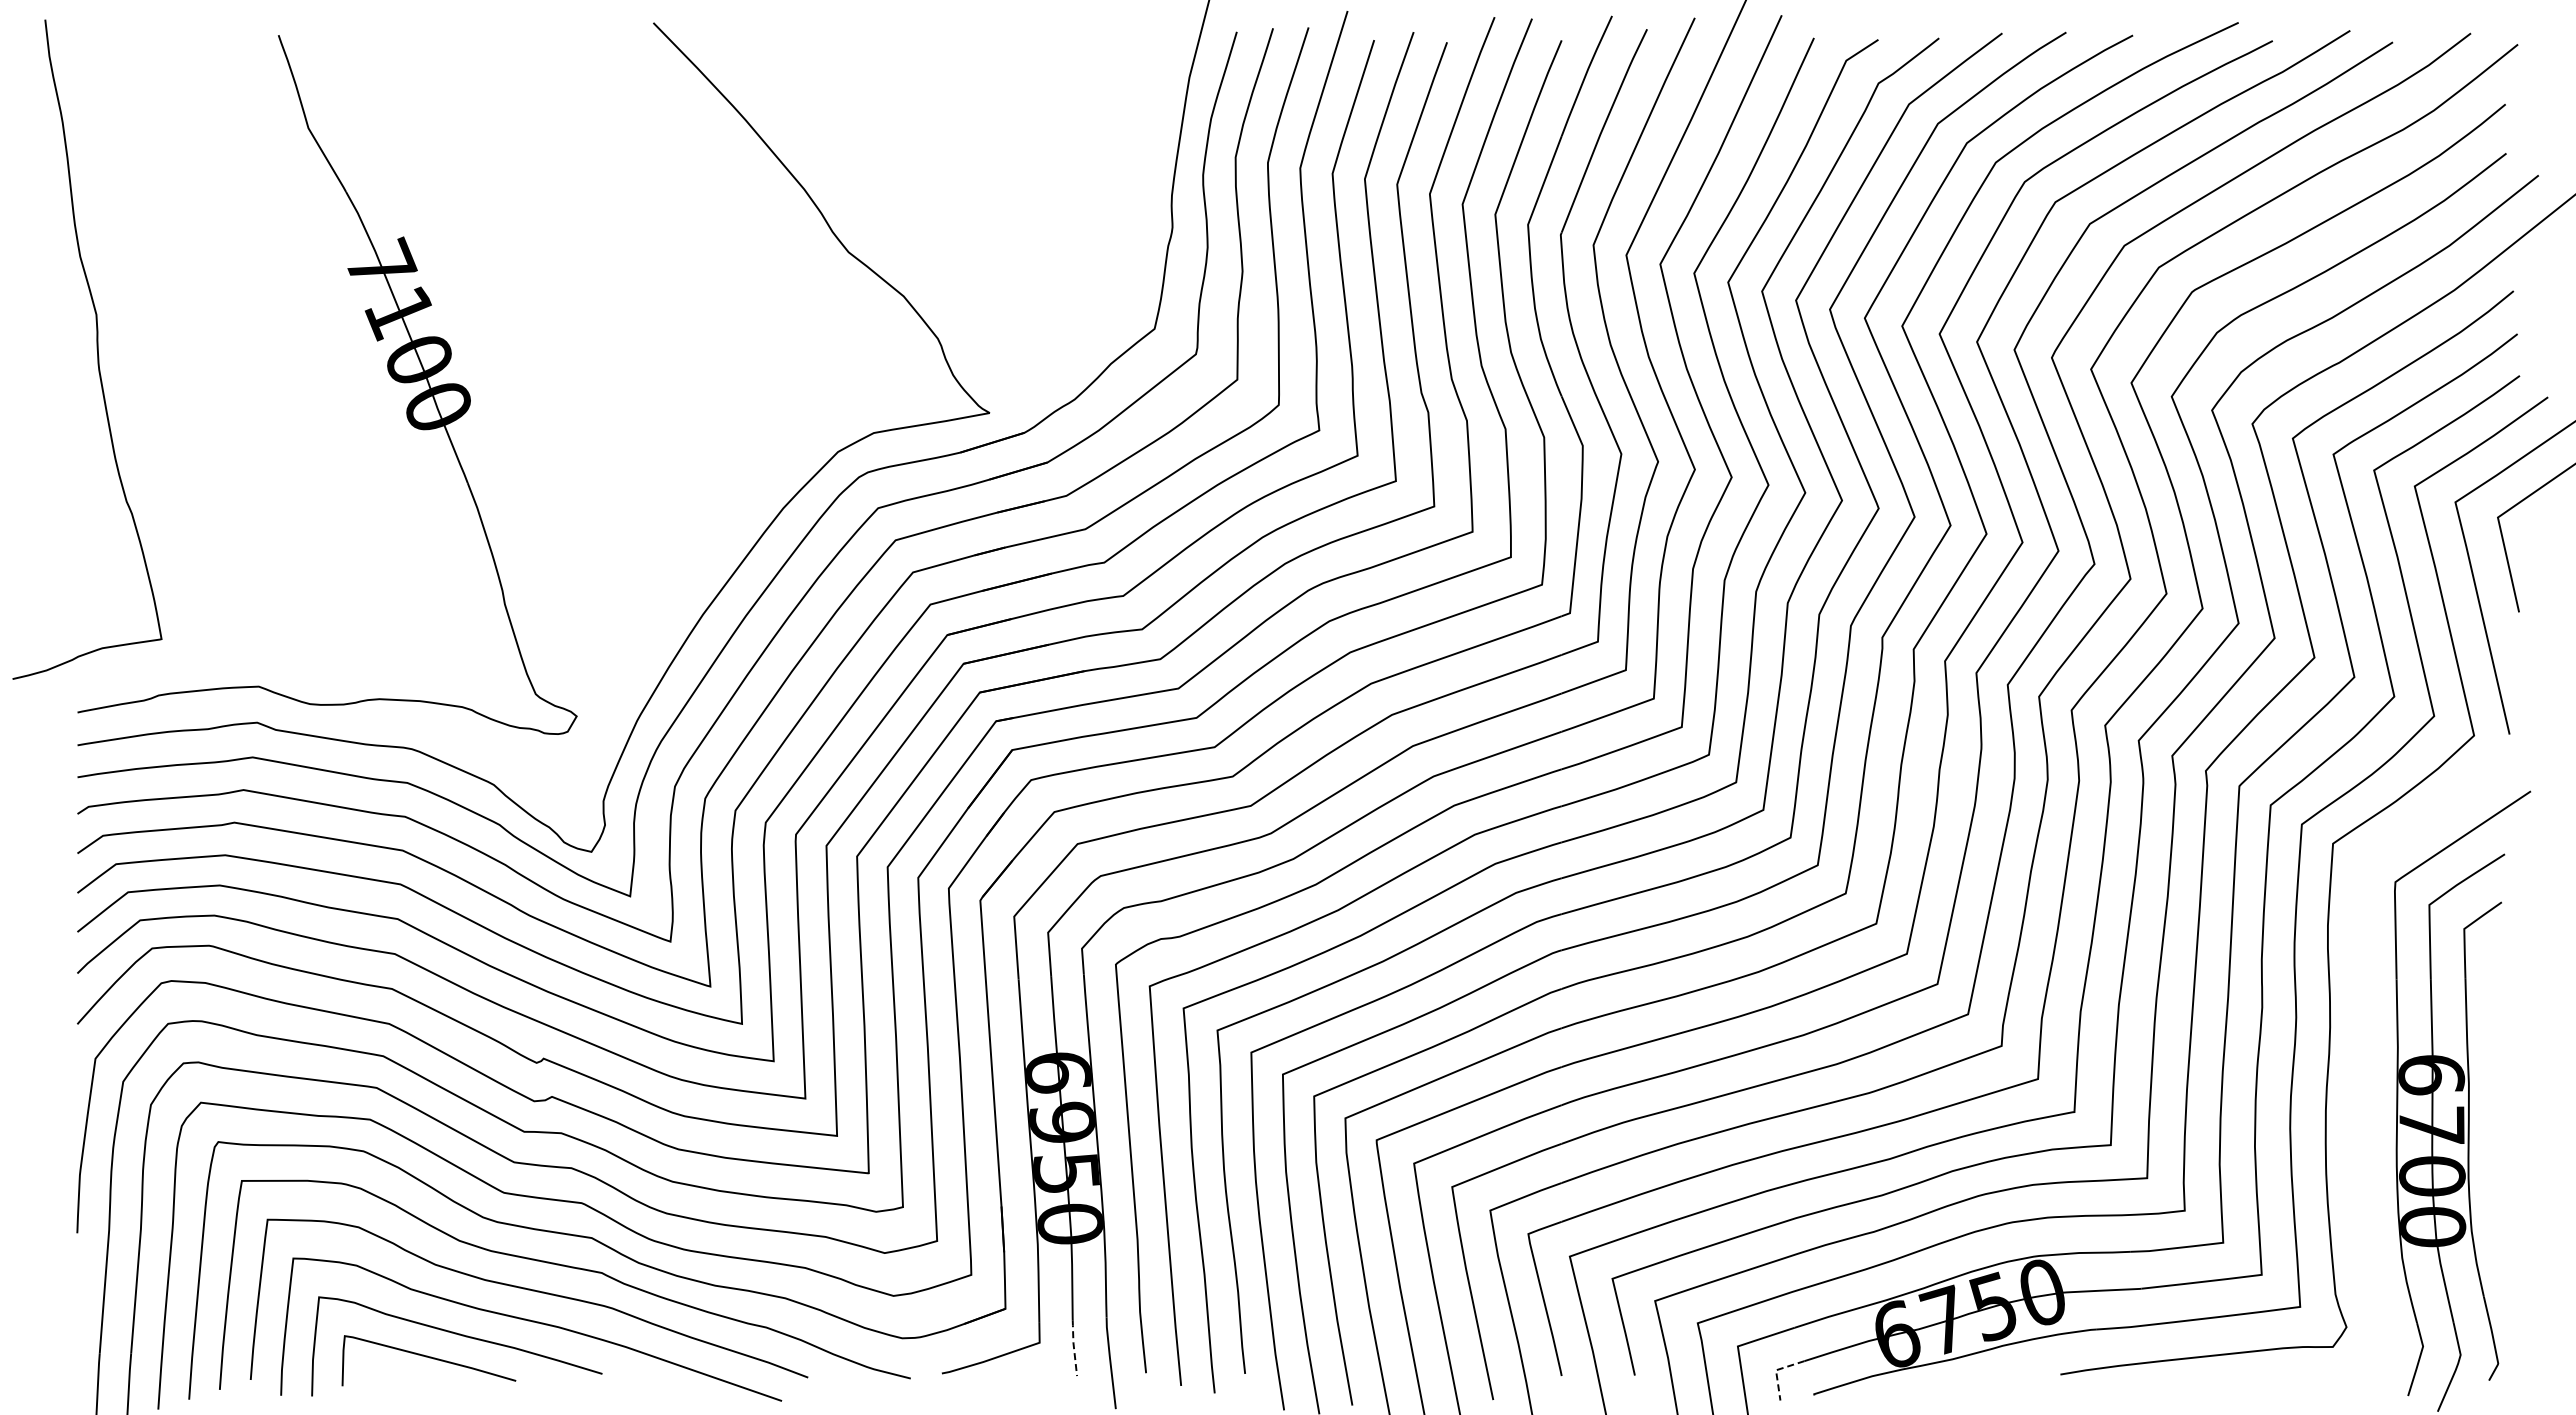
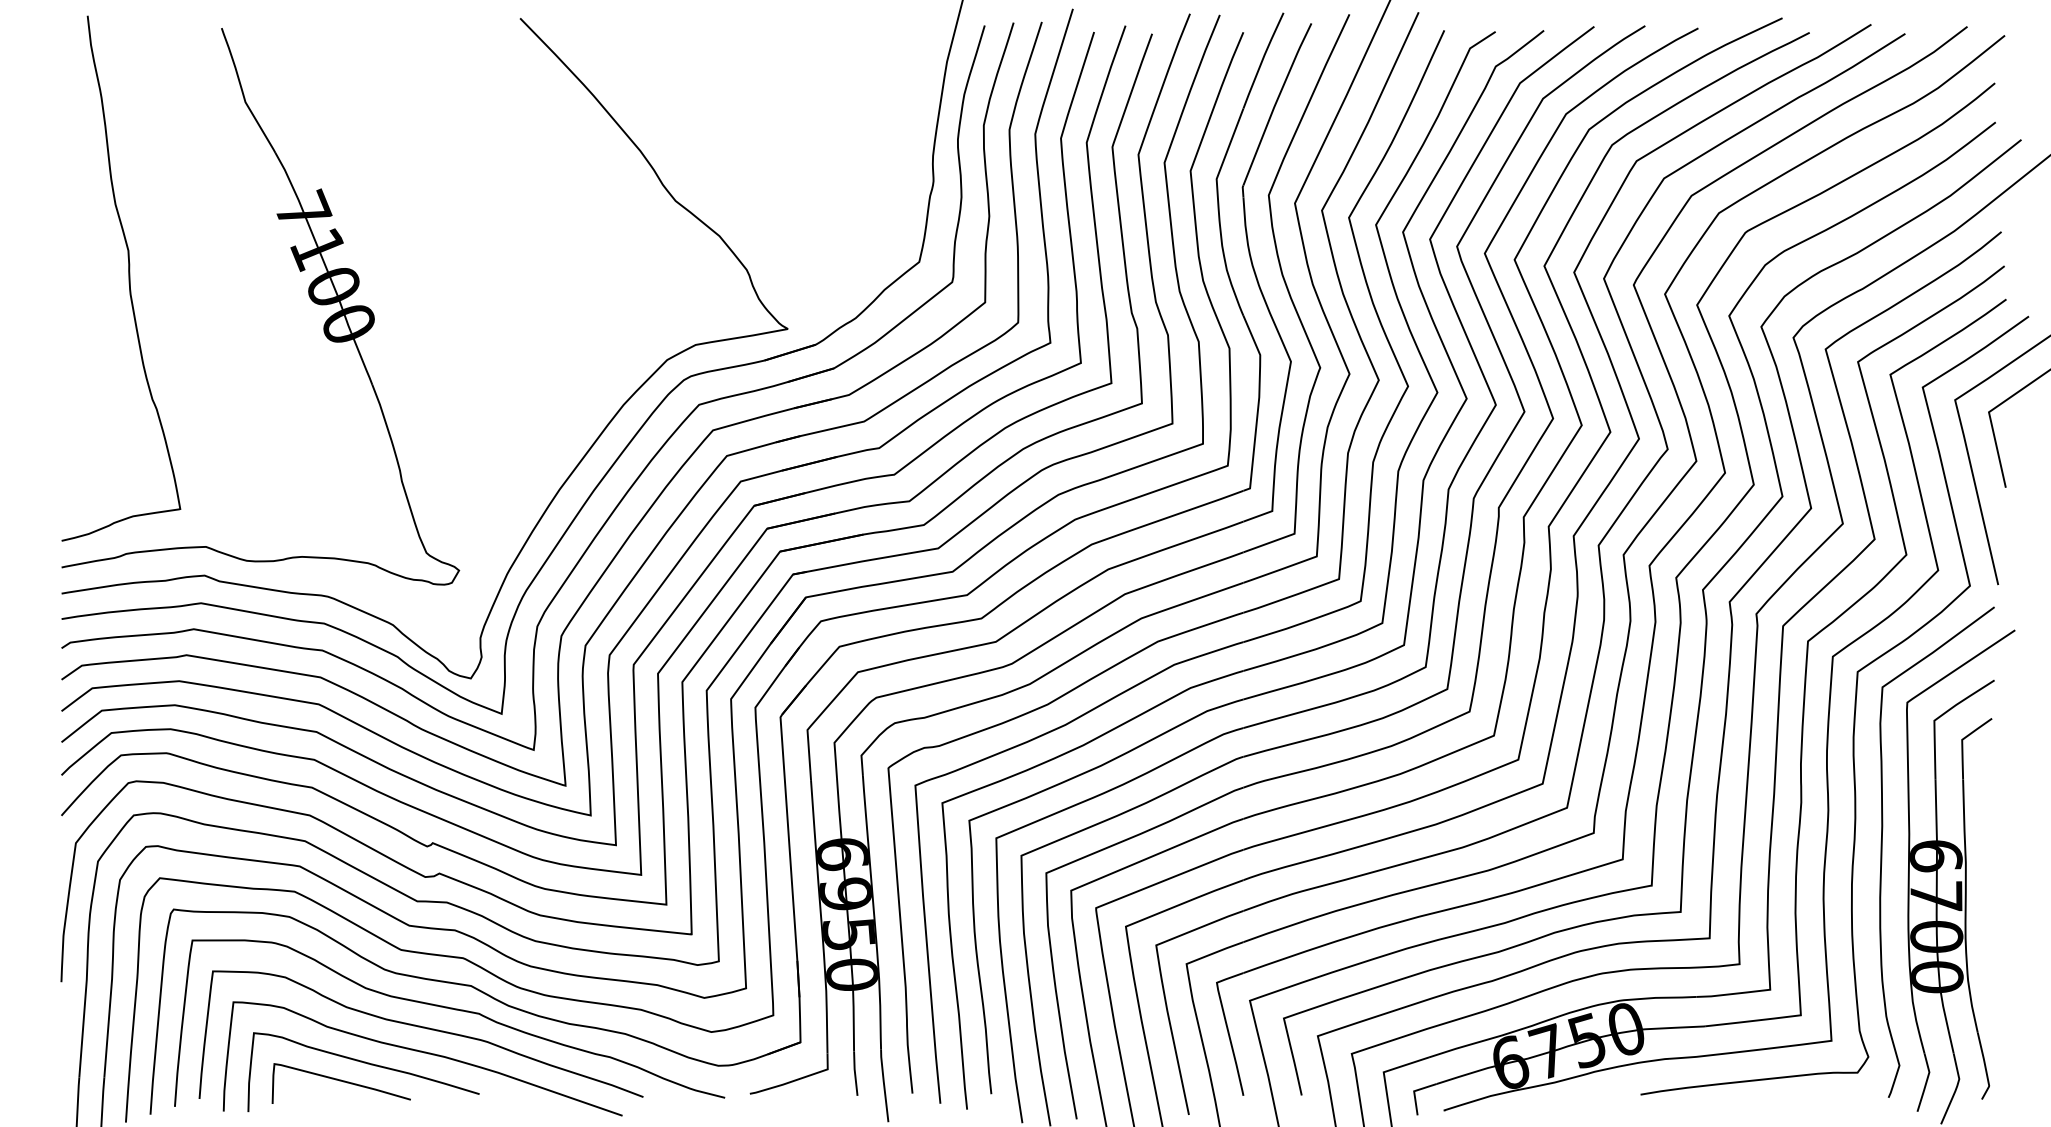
curve: (96, 349) -> (128, 278), moved
curve: (2364, 1063) -> (1882, 846), added
line: (1073, 1346) -> (854, 1072), dashed -> solid
line: (1776, 1370) -> (1414, 1091), dashed -> solid

